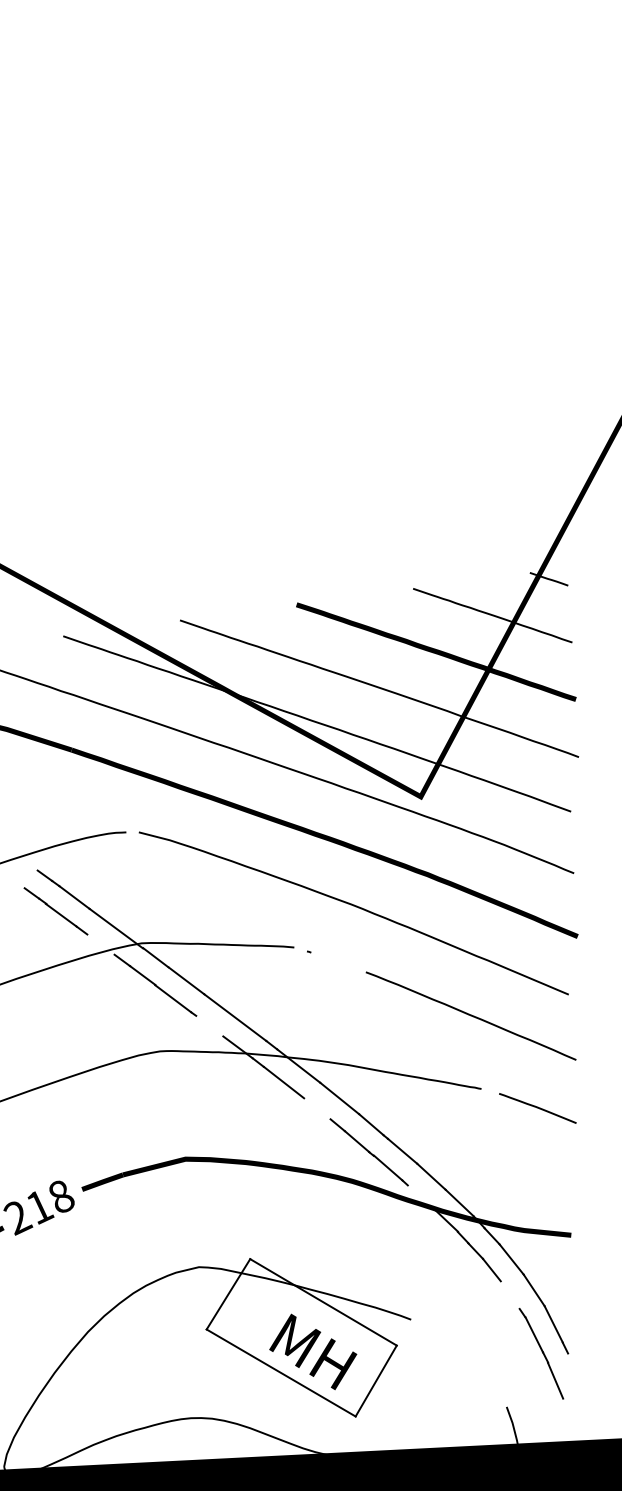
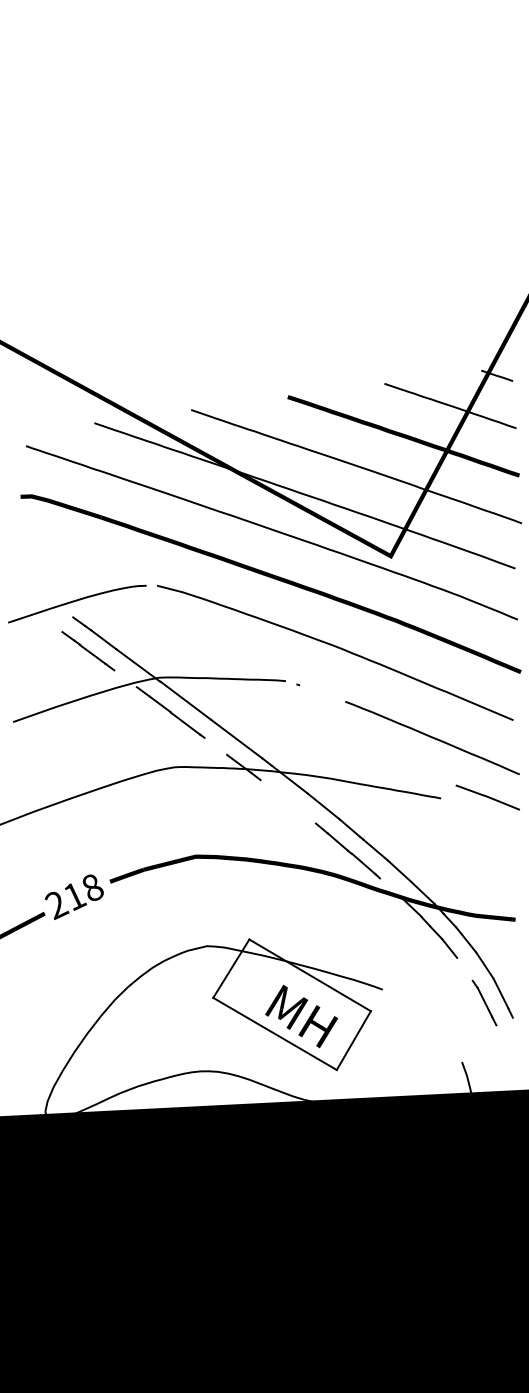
line: (284, 1082) -> (277, 793), removed
line: (537, 1108) -> (487, 797), moved
line: (555, 1380) -> (502, 1040), removed

